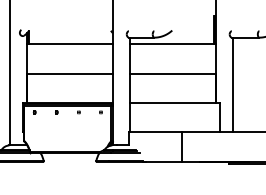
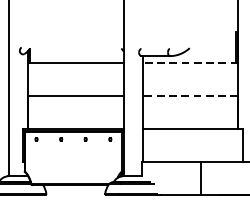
line: (172, 44) -> (190, 63), solid -> dashed
line: (172, 73) -> (190, 96), solid -> dashed

